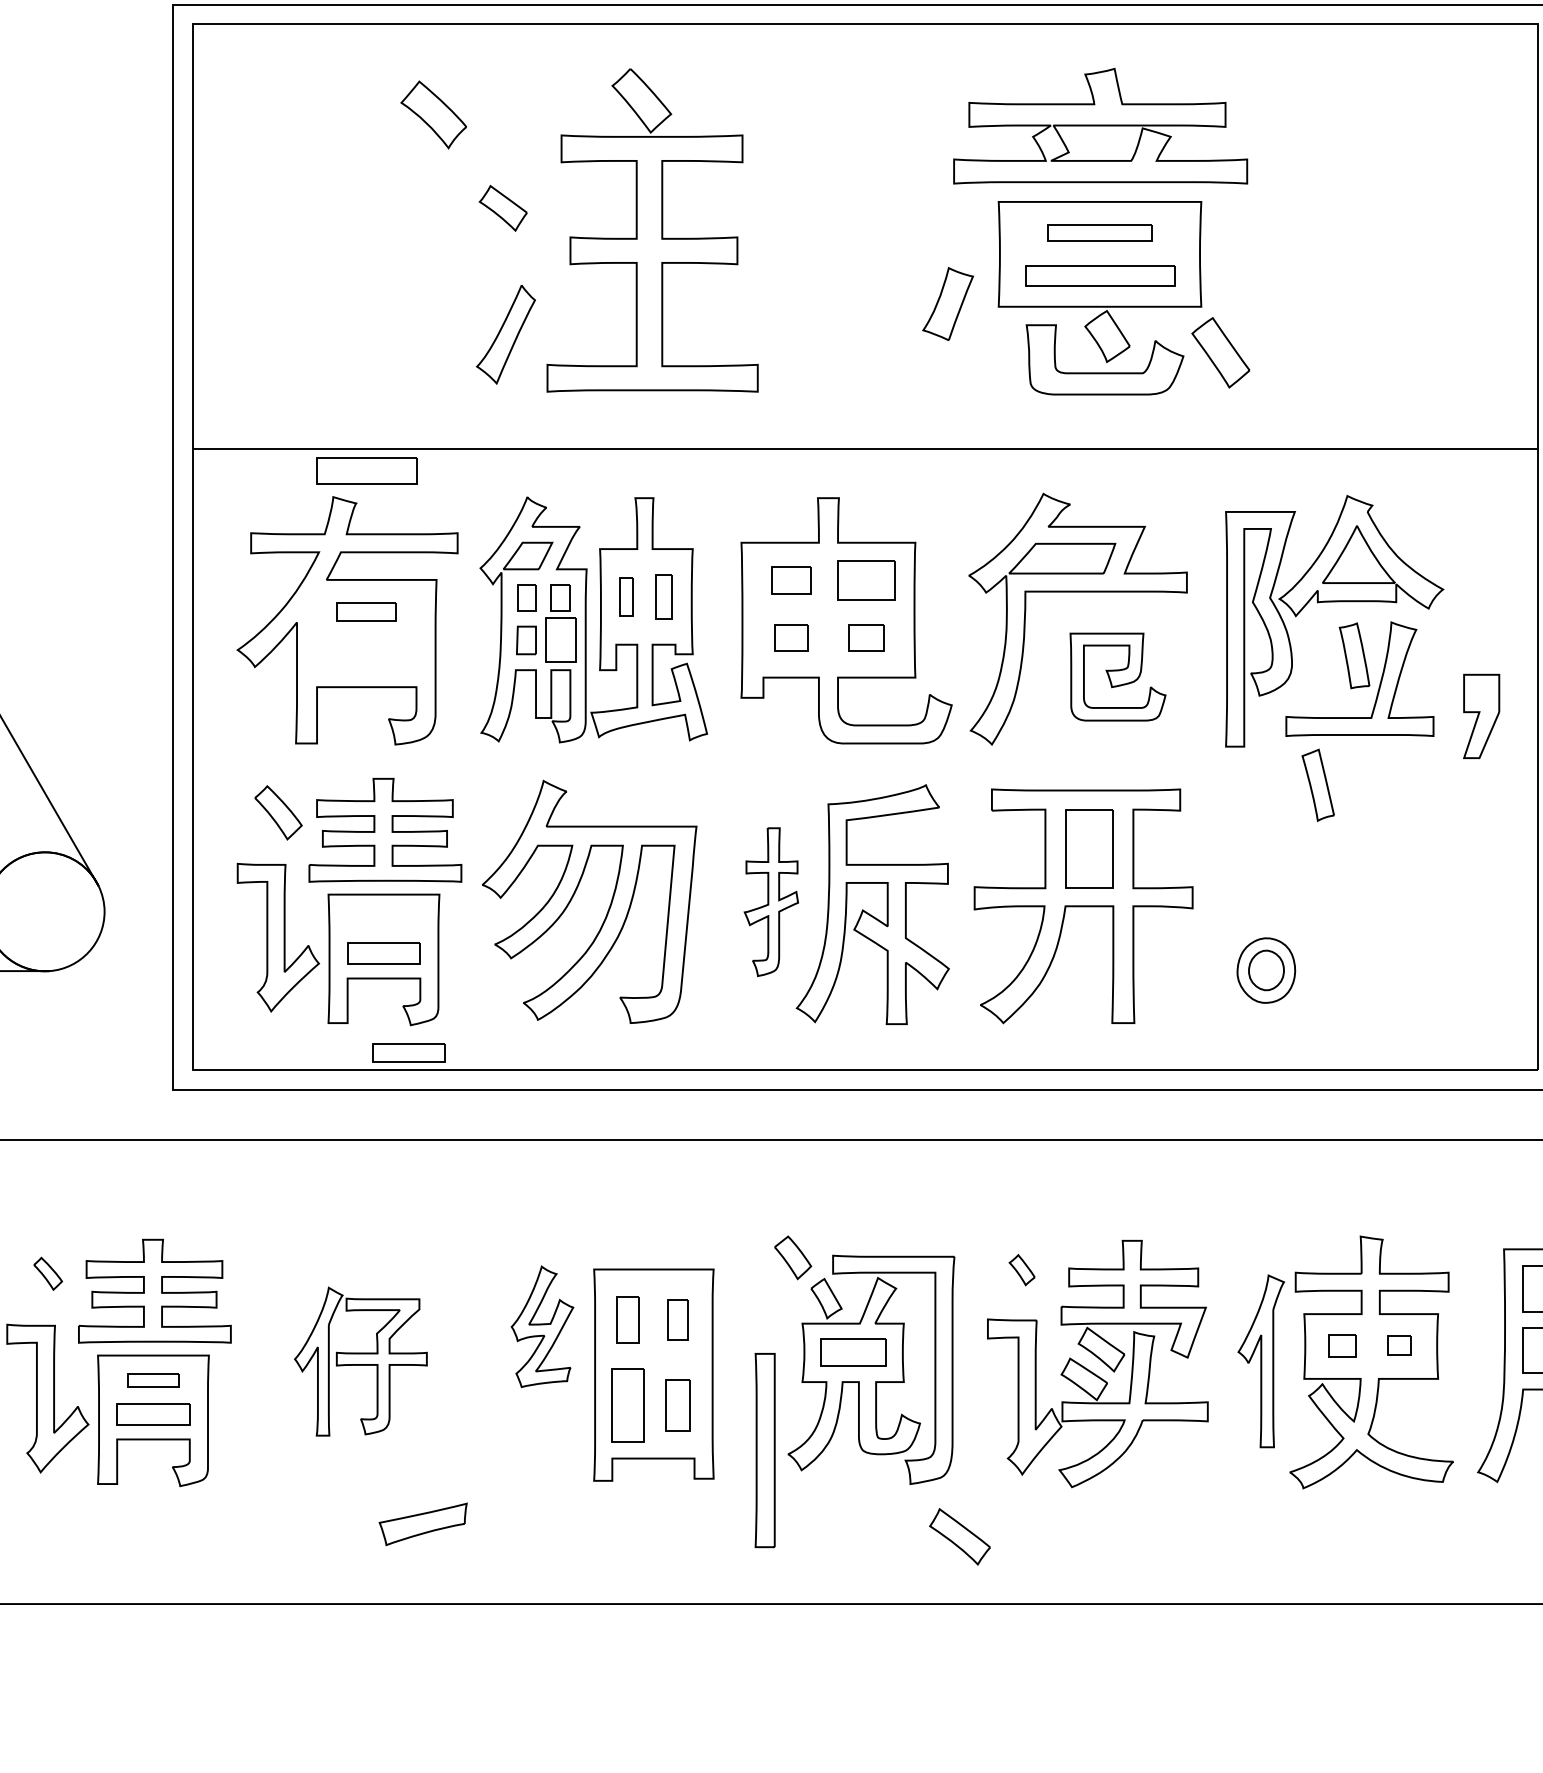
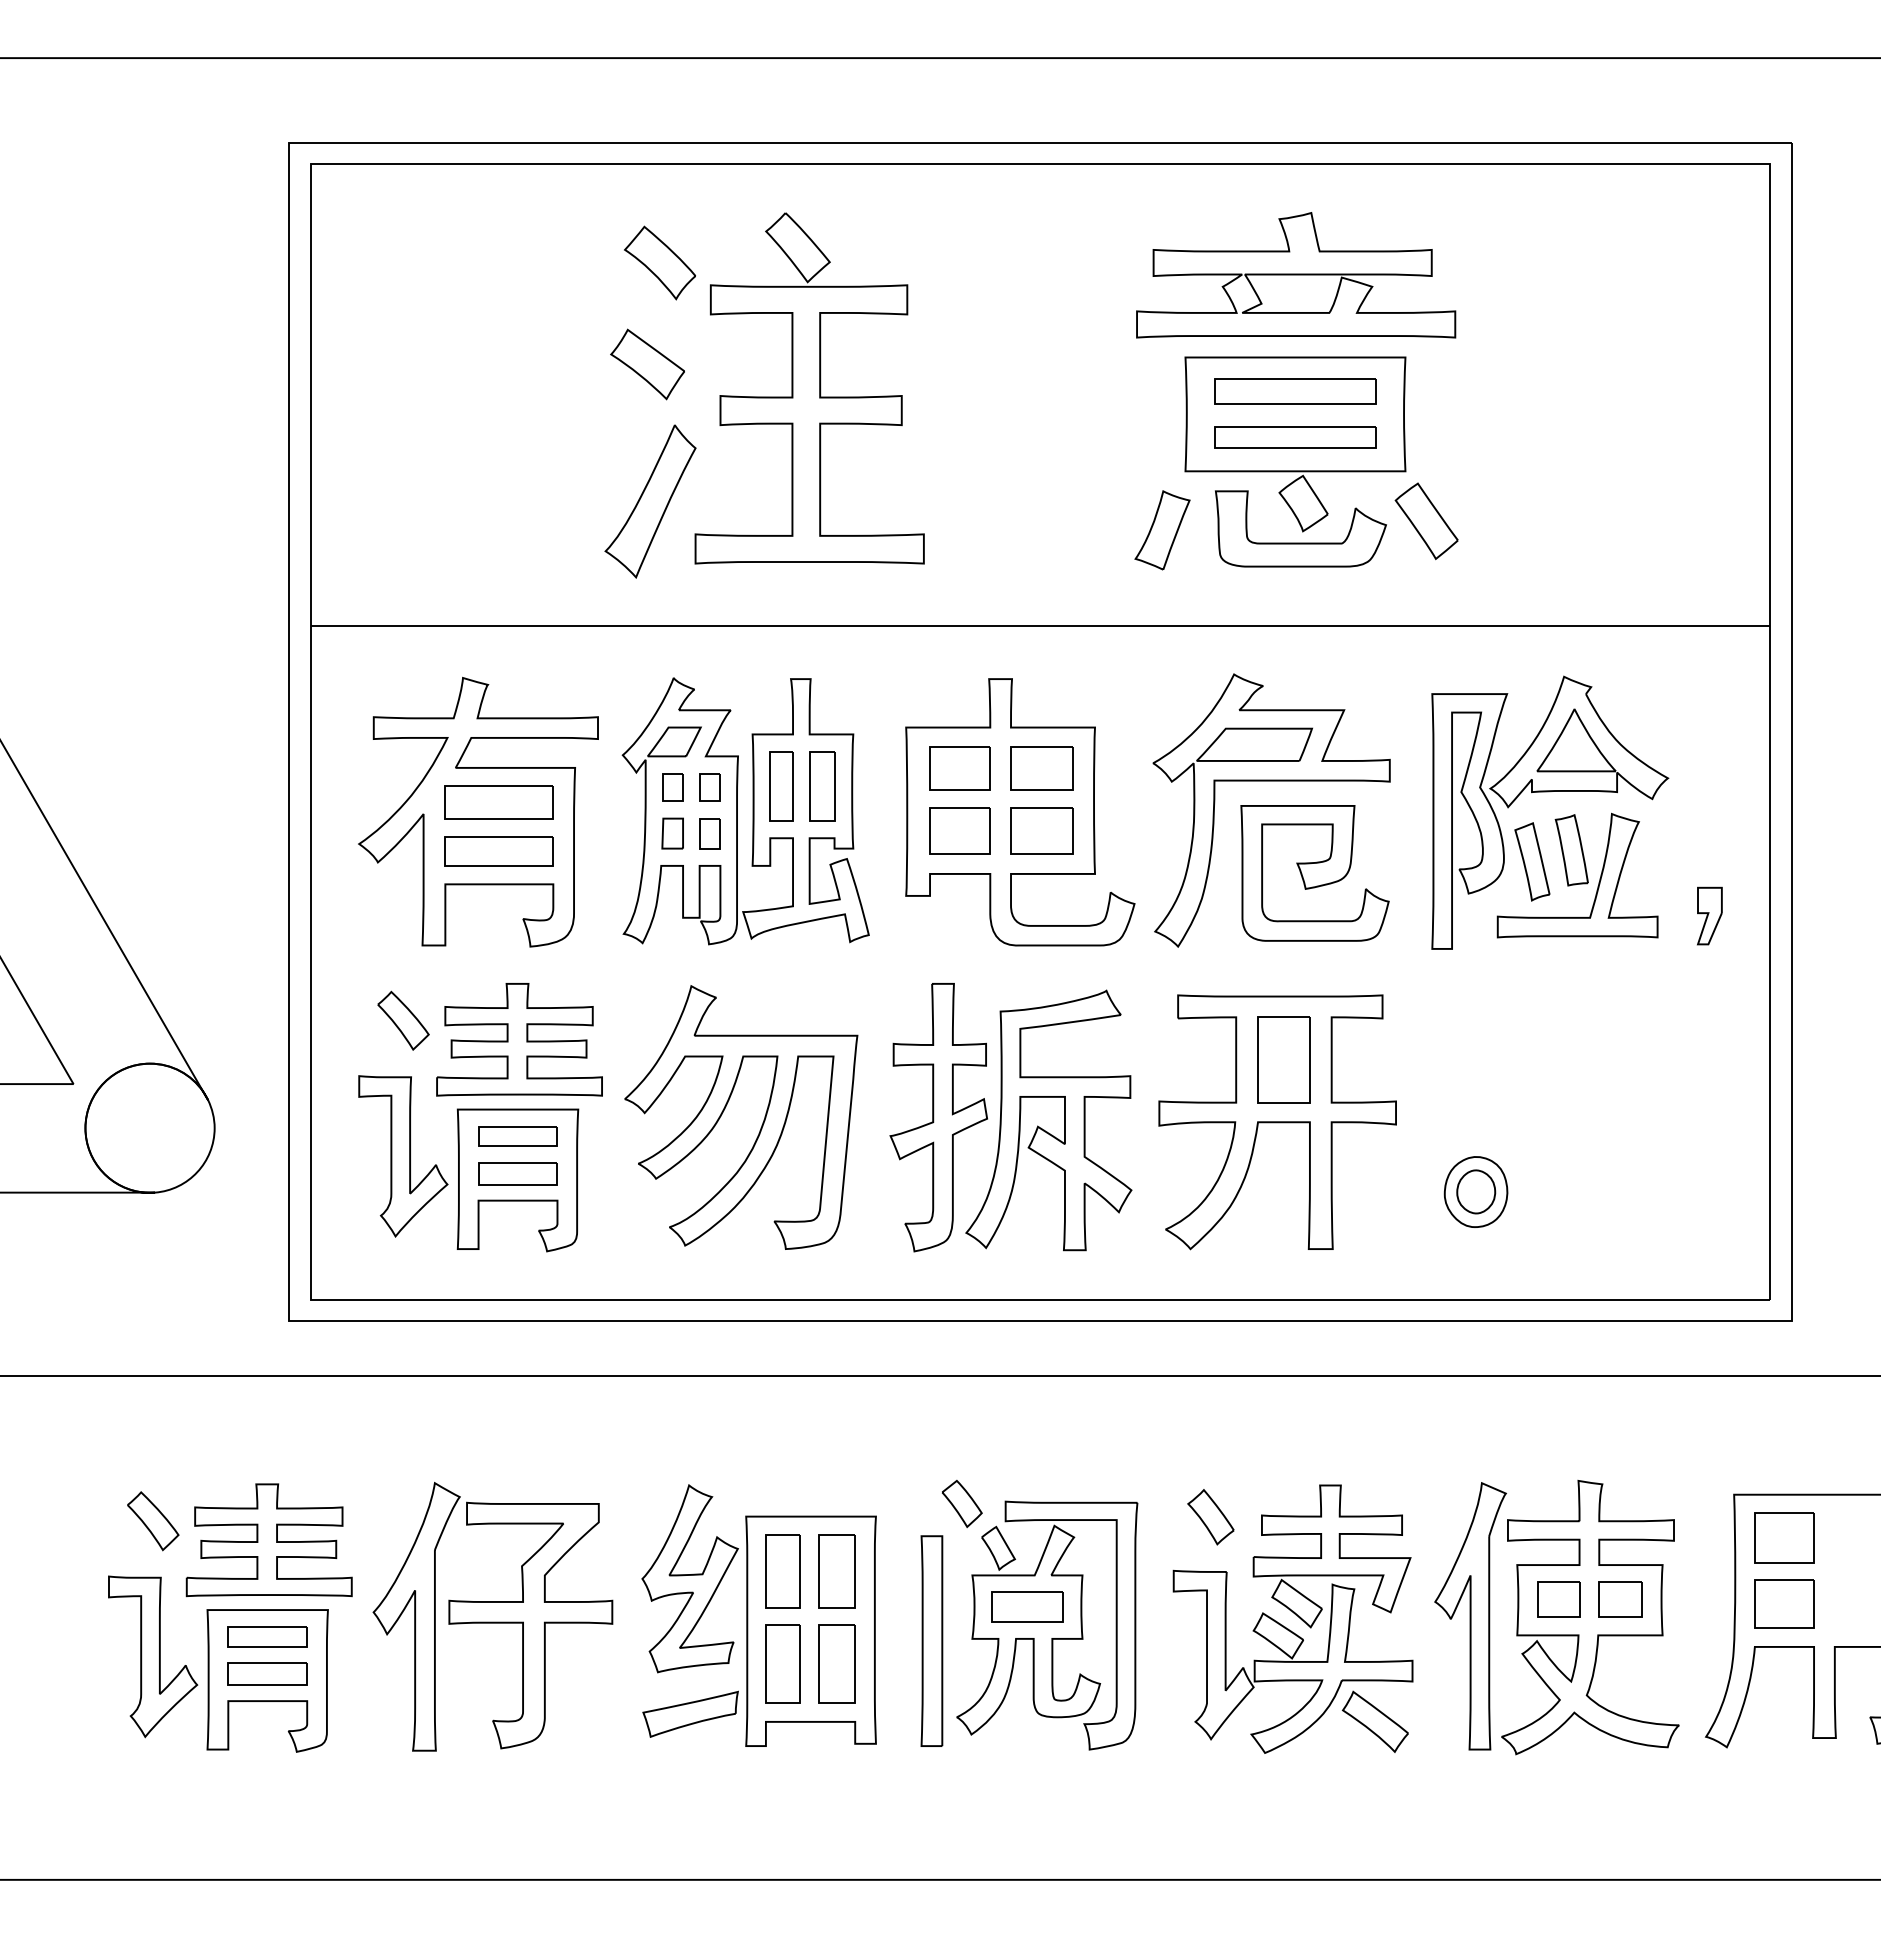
part: (433, 114) -> (659, 262), moved
part: (503, 208) -> (647, 364), size x1.43
part: (1100, 233) -> (1295, 391), size x1.43
part: (948, 304) -> (1162, 530), moved
part: (506, 334) -> (650, 501), size x1.43
part: (366, 470) -> (498, 851), moved
part: (790, 580) -> (959, 768), size x1.43
part: (626, 597) -> (781, 786), size x1.67
part: (664, 597) -> (822, 786), size x1.43
part: (366, 611) -> (498, 802), size x1.67
part: (790, 637) -> (959, 830), size x1.67
part: (866, 637) -> (1041, 830), size x1.67
part: (560, 640) -> (709, 833), size x0.62
part: (1117, 677) -> (1314, 873), size x1.43
part: (1481, 715) -> (1709, 915), size x0.62
part: (1318, 784) -> (1532, 861), moved
part: (771, 901) -> (938, 1117), size x1.67
part: (408, 1052) -> (517, 1136), moved
part: (1021, 1270) -> (1210, 1517), size x1.67
part: (48, 1274) -> (153, 1521), size x1.67
part: (627, 1320) -> (782, 1571), size x1.43
part: (677, 1320) -> (836, 1571), size x1.67
part: (541, 1326) -> (689, 1578), size x1.43
part: (1342, 1345) -> (1558, 1599), size x1.43
part: (1399, 1345) -> (1620, 1599), size x1.67
part: (360, 1361) -> (492, 1616), size x1.67
part: (1261, 1361) -> (1470, 1616), size x1.43
part: (153, 1379) -> (267, 1636), size x1.43
part: (677, 1404) -> (836, 1663), size x1.43
part: (764, 1449) -> (931, 1640), moved
part: (423, 1523) -> (690, 1713), moved
part: (959, 1536) -> (1374, 1721), moved

